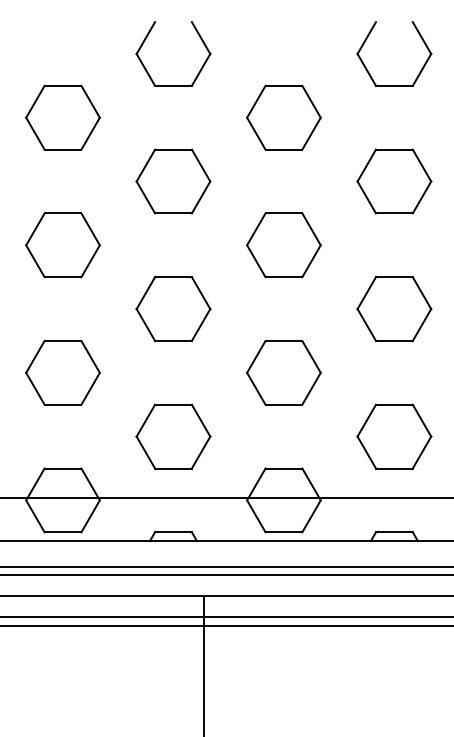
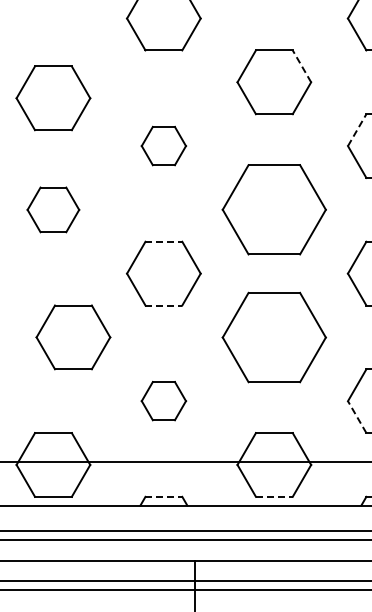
line: (311, 101) -> (301, 66), solid -> dashed
part: (62, 117) -> (52, 98), moved
line: (367, 165) -> (357, 130), solid -> dashed
part: (173, 181) -> (163, 146), size x0.6
part: (62, 245) -> (52, 210), size x0.7
part: (283, 245) -> (273, 210), size x1.4
line: (173, 277) -> (163, 242), solid -> dashed
line: (173, 340) -> (163, 305), solid -> dashed
part: (62, 372) -> (72, 337), moved
part: (283, 372) -> (273, 337), size x1.4
part: (173, 436) -> (163, 401), size x0.6
line: (366, 452) -> (356, 417), solid -> dashed
line: (173, 532) -> (163, 497), solid -> dashed
line: (284, 532) -> (274, 497), solid -> dashed

